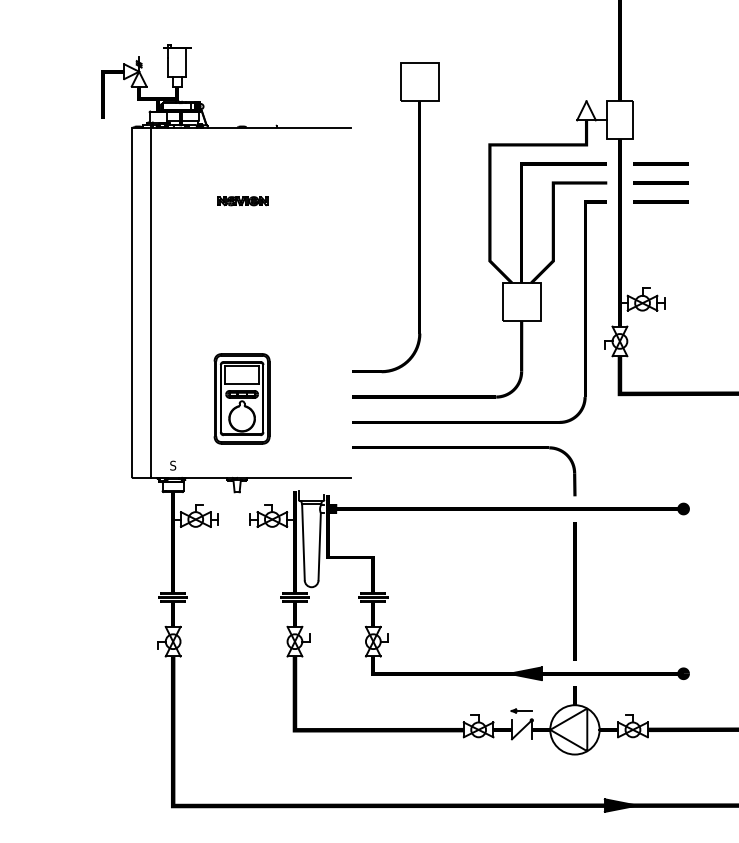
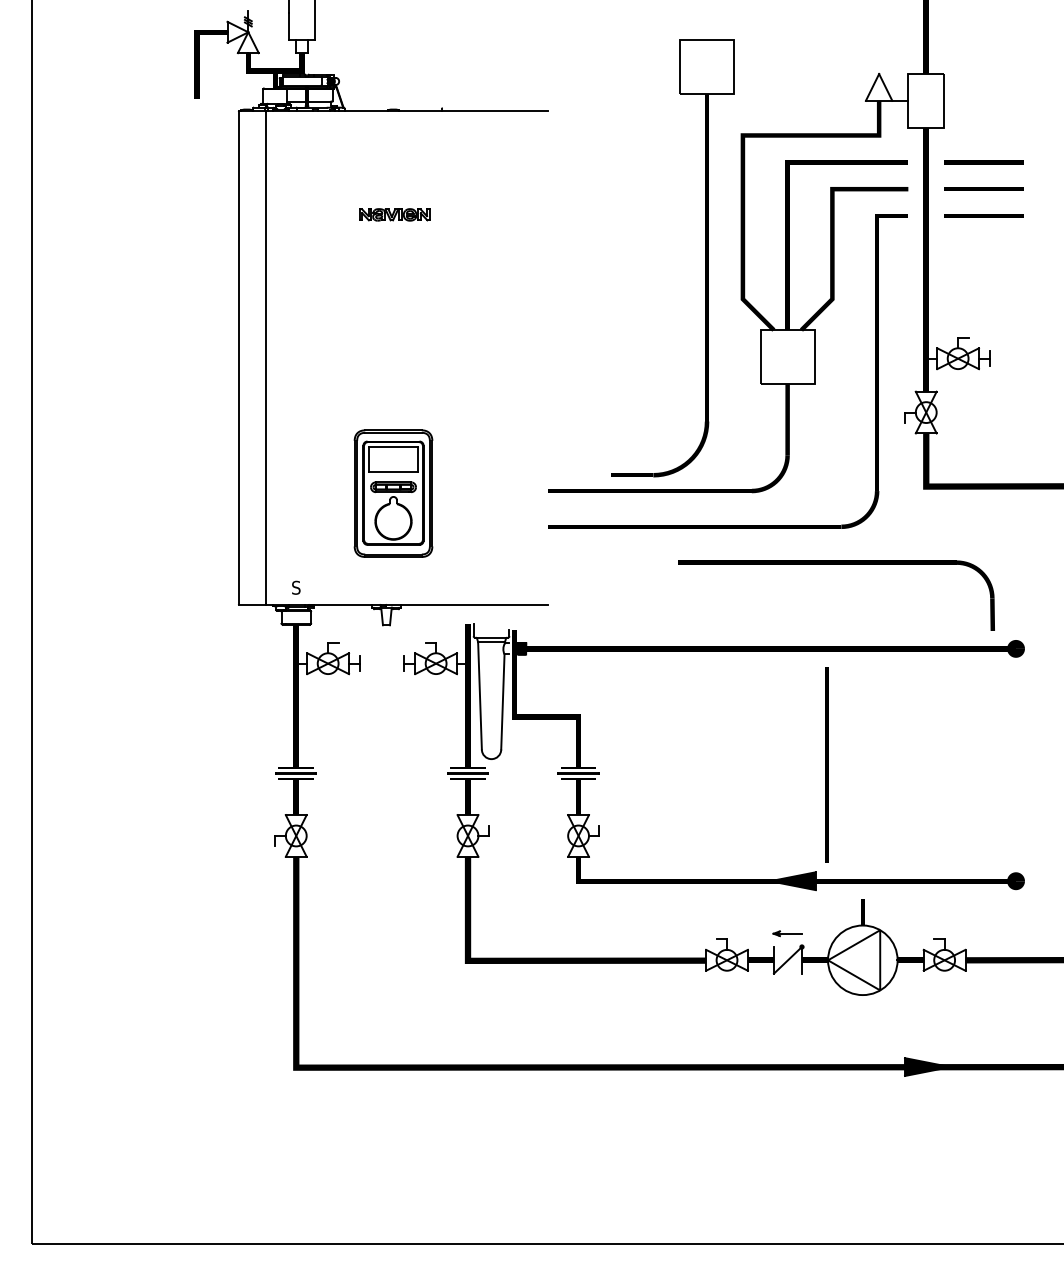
part: (418, 217) -> (705, 258), moved
curve: (464, 449) -> (836, 564), moved
line: (574, 591) -> (826, 764), moved

